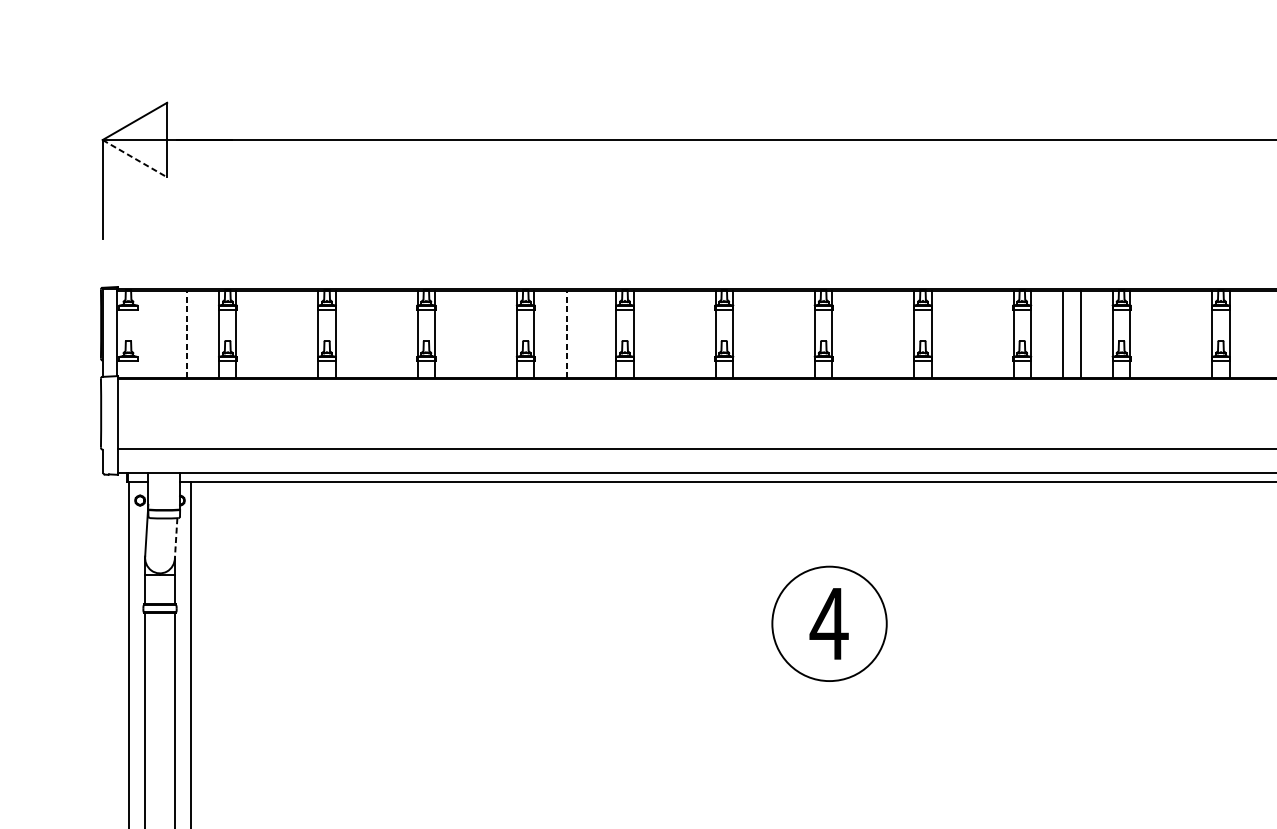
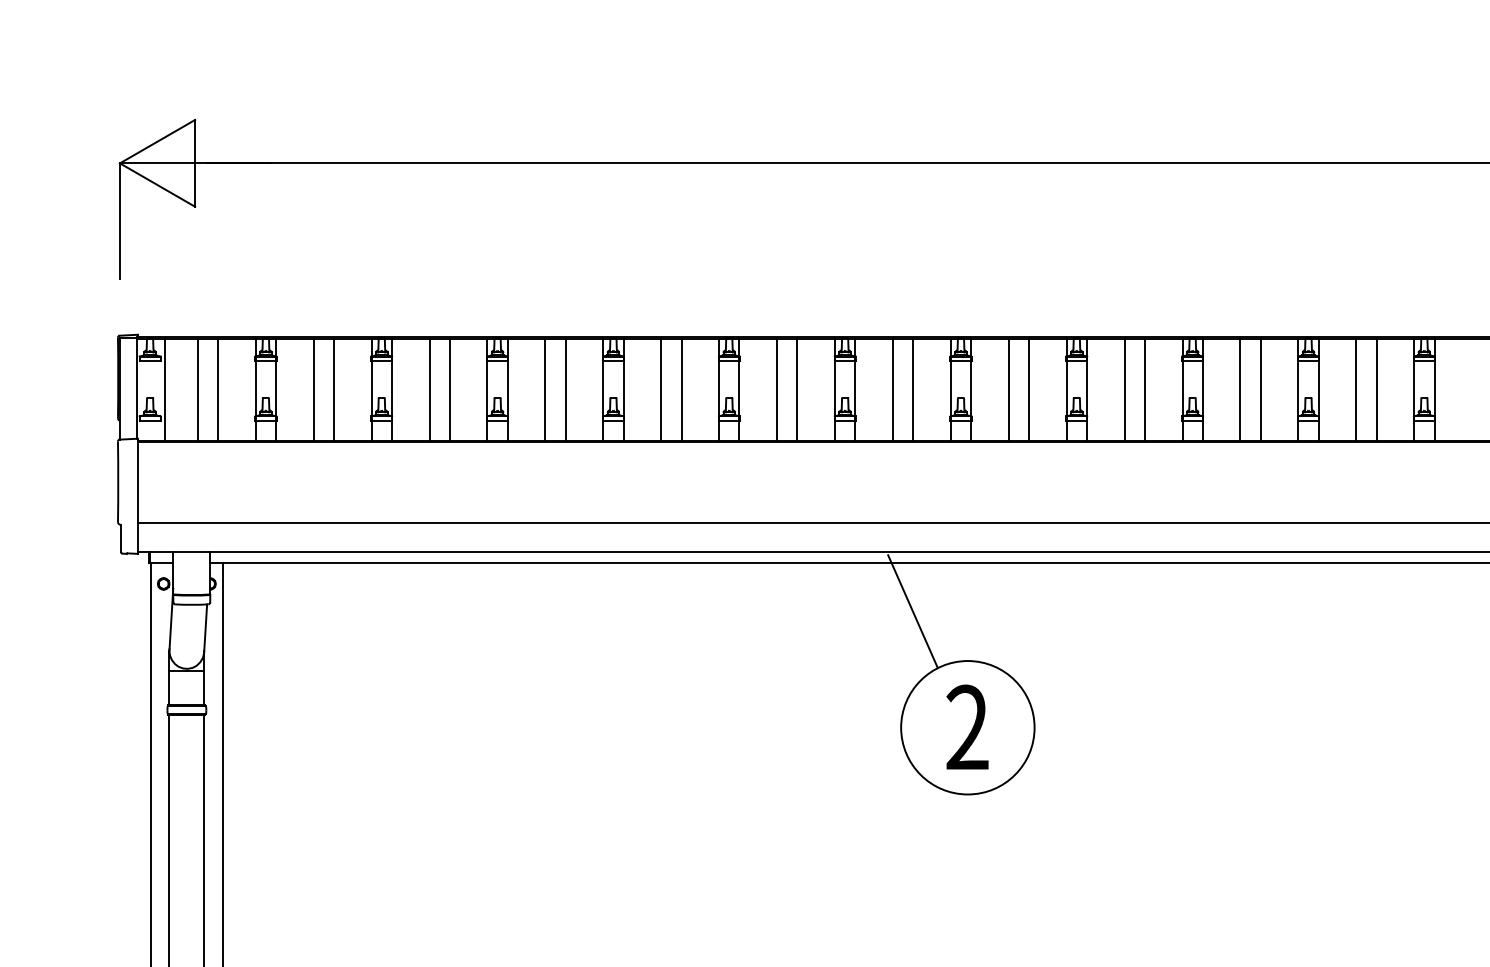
line: (135, 159) -> (158, 185), dashed -> solid
line: (141, 334) -> (165, 390), added
line: (169, 334) -> (197, 390), added
line: (187, 334) -> (218, 390), dashed -> solid
line: (268, 334) -> (313, 390), added
line: (285, 334) -> (333, 390), added
line: (368, 334) -> (429, 390), added
line: (385, 334) -> (449, 390), added
line: (467, 334) -> (545, 390), added
line: (484, 334) -> (565, 390), added
line: (566, 334) -> (661, 390), dashed -> solid
line: (584, 334) -> (681, 390), added
line: (666, 334) -> (777, 390), added
line: (683, 334) -> (797, 390), added
line: (764, 334) -> (892, 390), added
line: (782, 334) -> (913, 390), added
line: (864, 334) -> (1008, 390), added
line: (882, 334) -> (1029, 390), added
line: (963, 334) -> (1124, 390), added
line: (980, 334) -> (1144, 390), added
line: (1162, 334) -> (1356, 390), added
line: (1179, 334) -> (1376, 390), added
line: (782, 524) -> (912, 611), added
line: (175, 537) -> (205, 627), dashed -> solid
text: (829, 622) -> (967, 726), 4 -> 2

